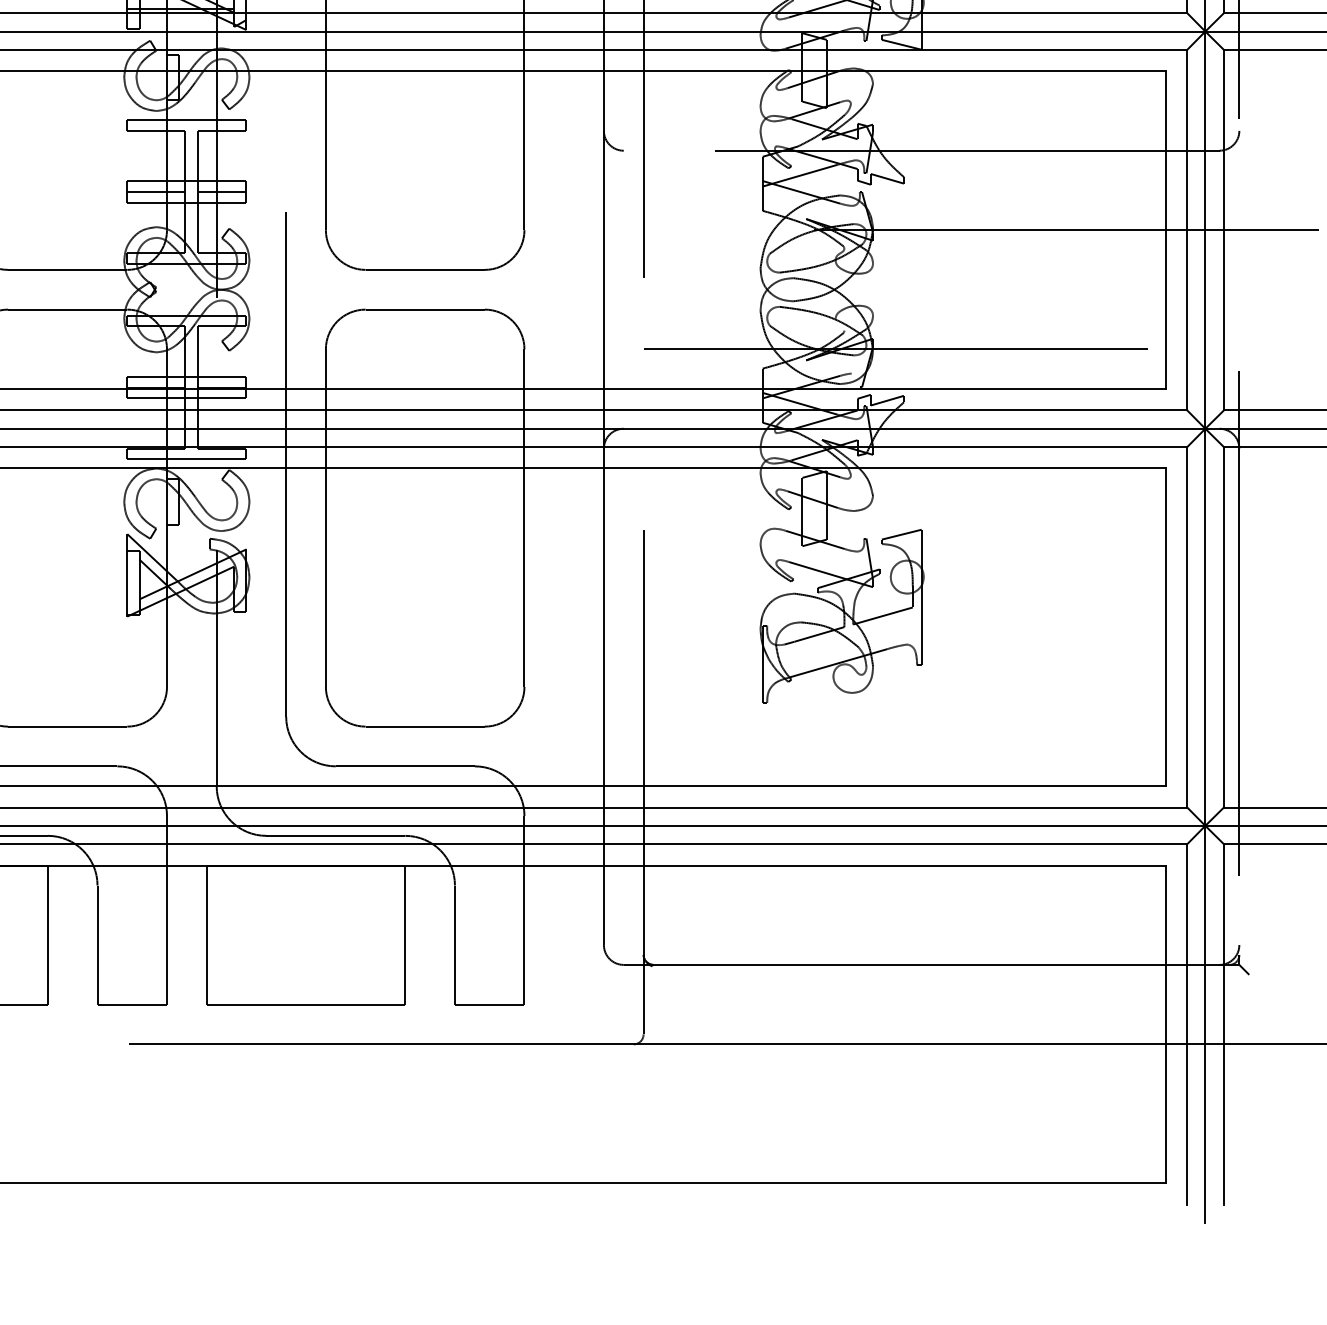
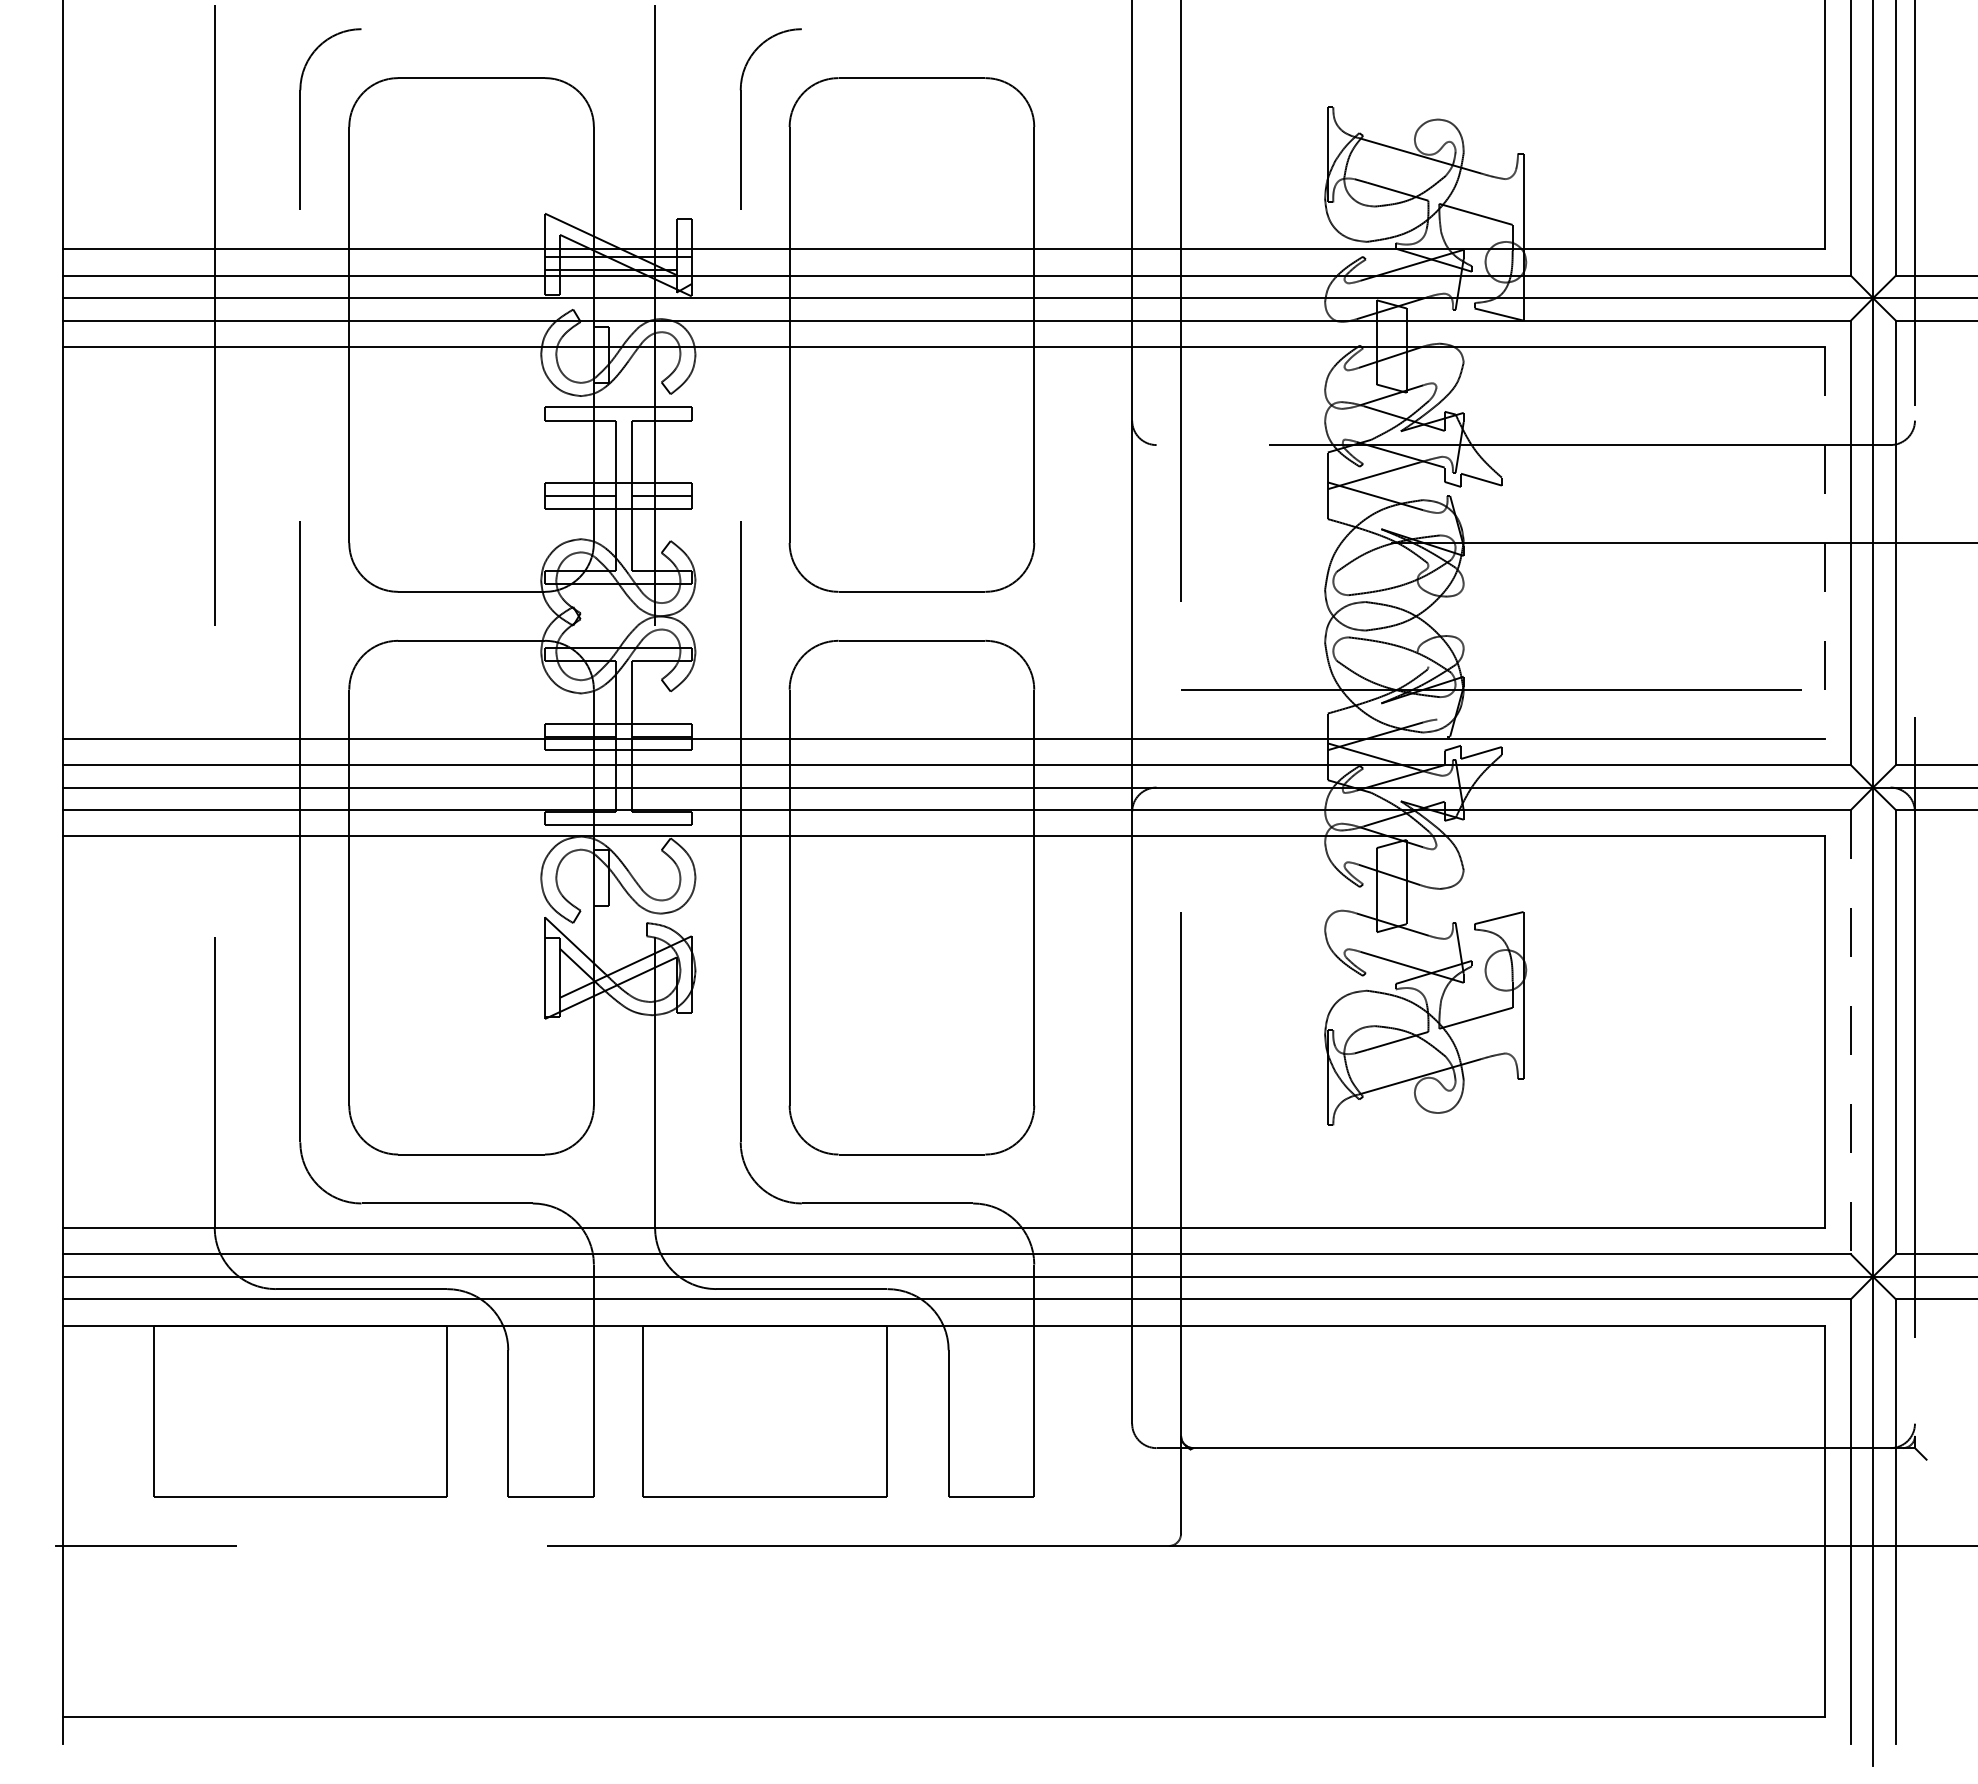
line: (1165, 229) -> (1824, 542), solid -> dashed
line: (1187, 627) -> (1850, 1032), solid -> dashed

